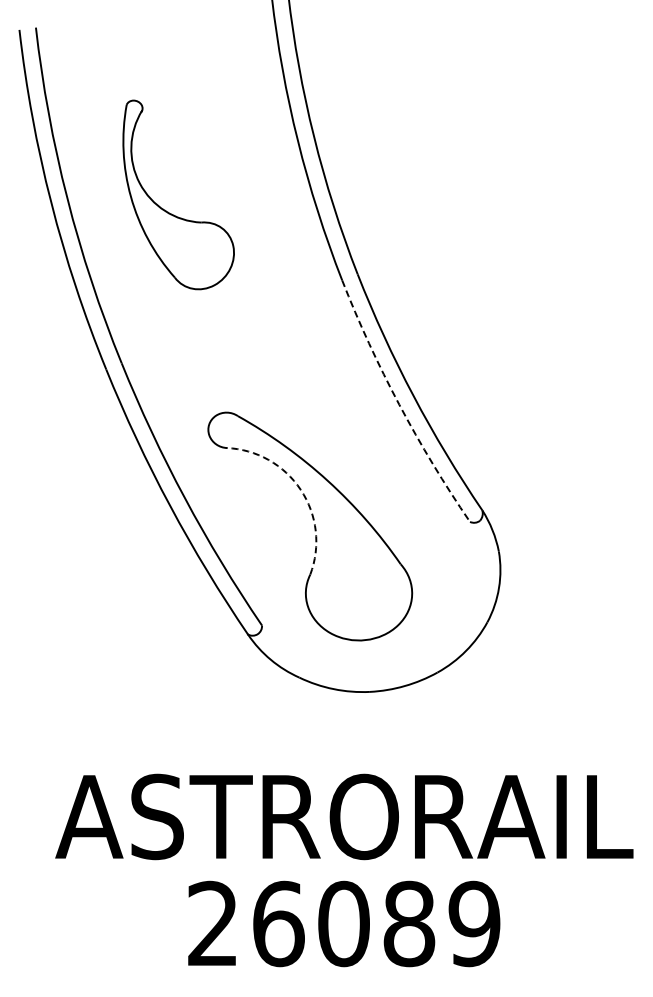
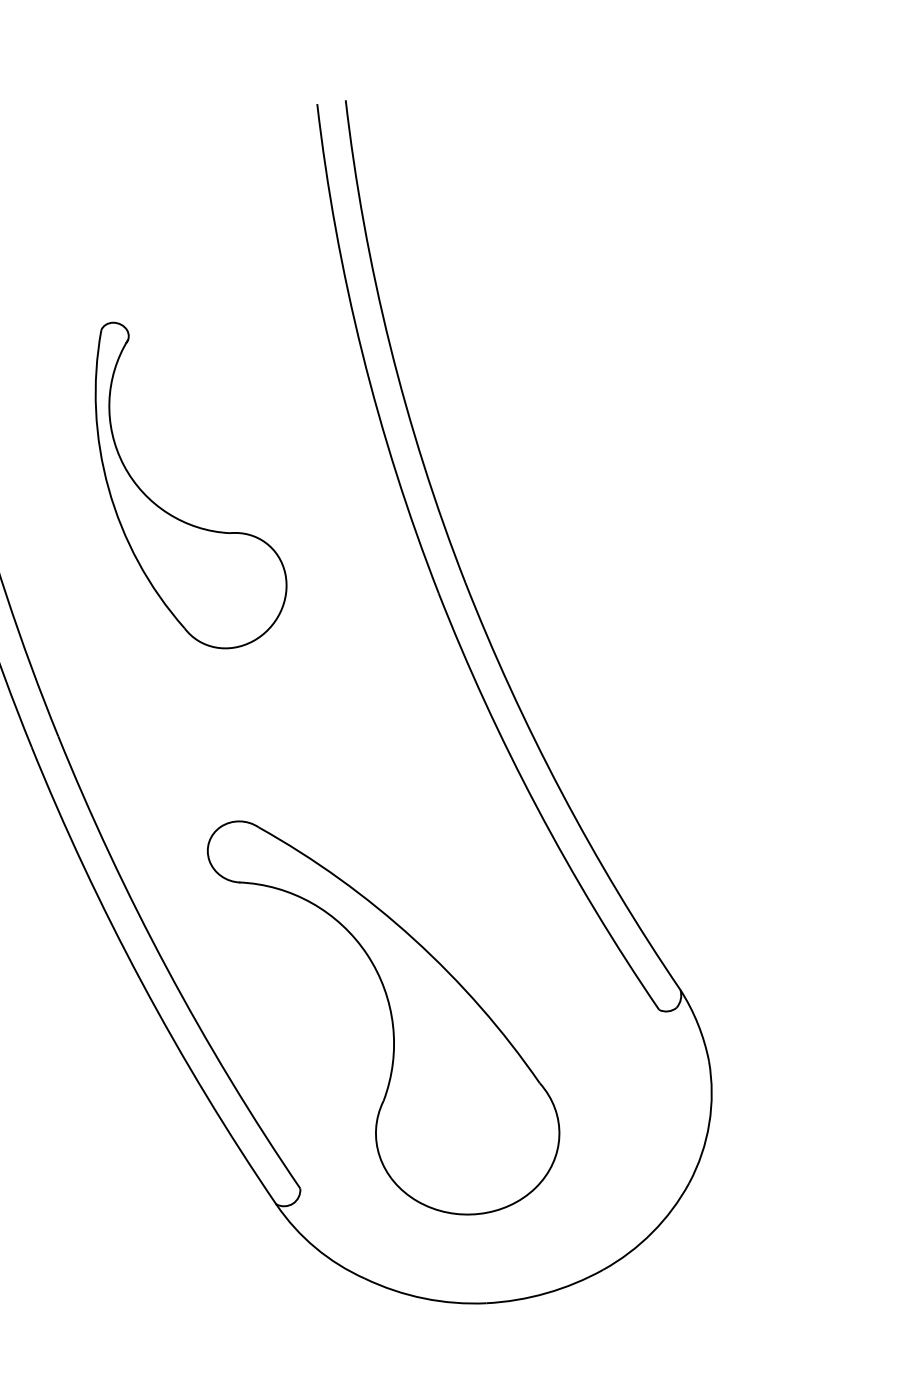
part: (168, 211) -> (173, 514), moved
arc: (399, 404) -> (537, 807), dashed -> solid
line: (300, 489) -> (366, 954), dashed -> solid

